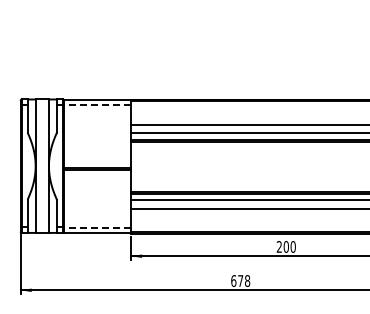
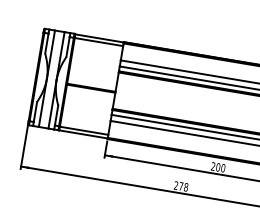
line: (97, 105) -> (98, 42), dashed -> solid
line: (97, 227) -> (84, 130), dashed -> solid
text: (233, 280) -> (176, 185), 678 -> 278

